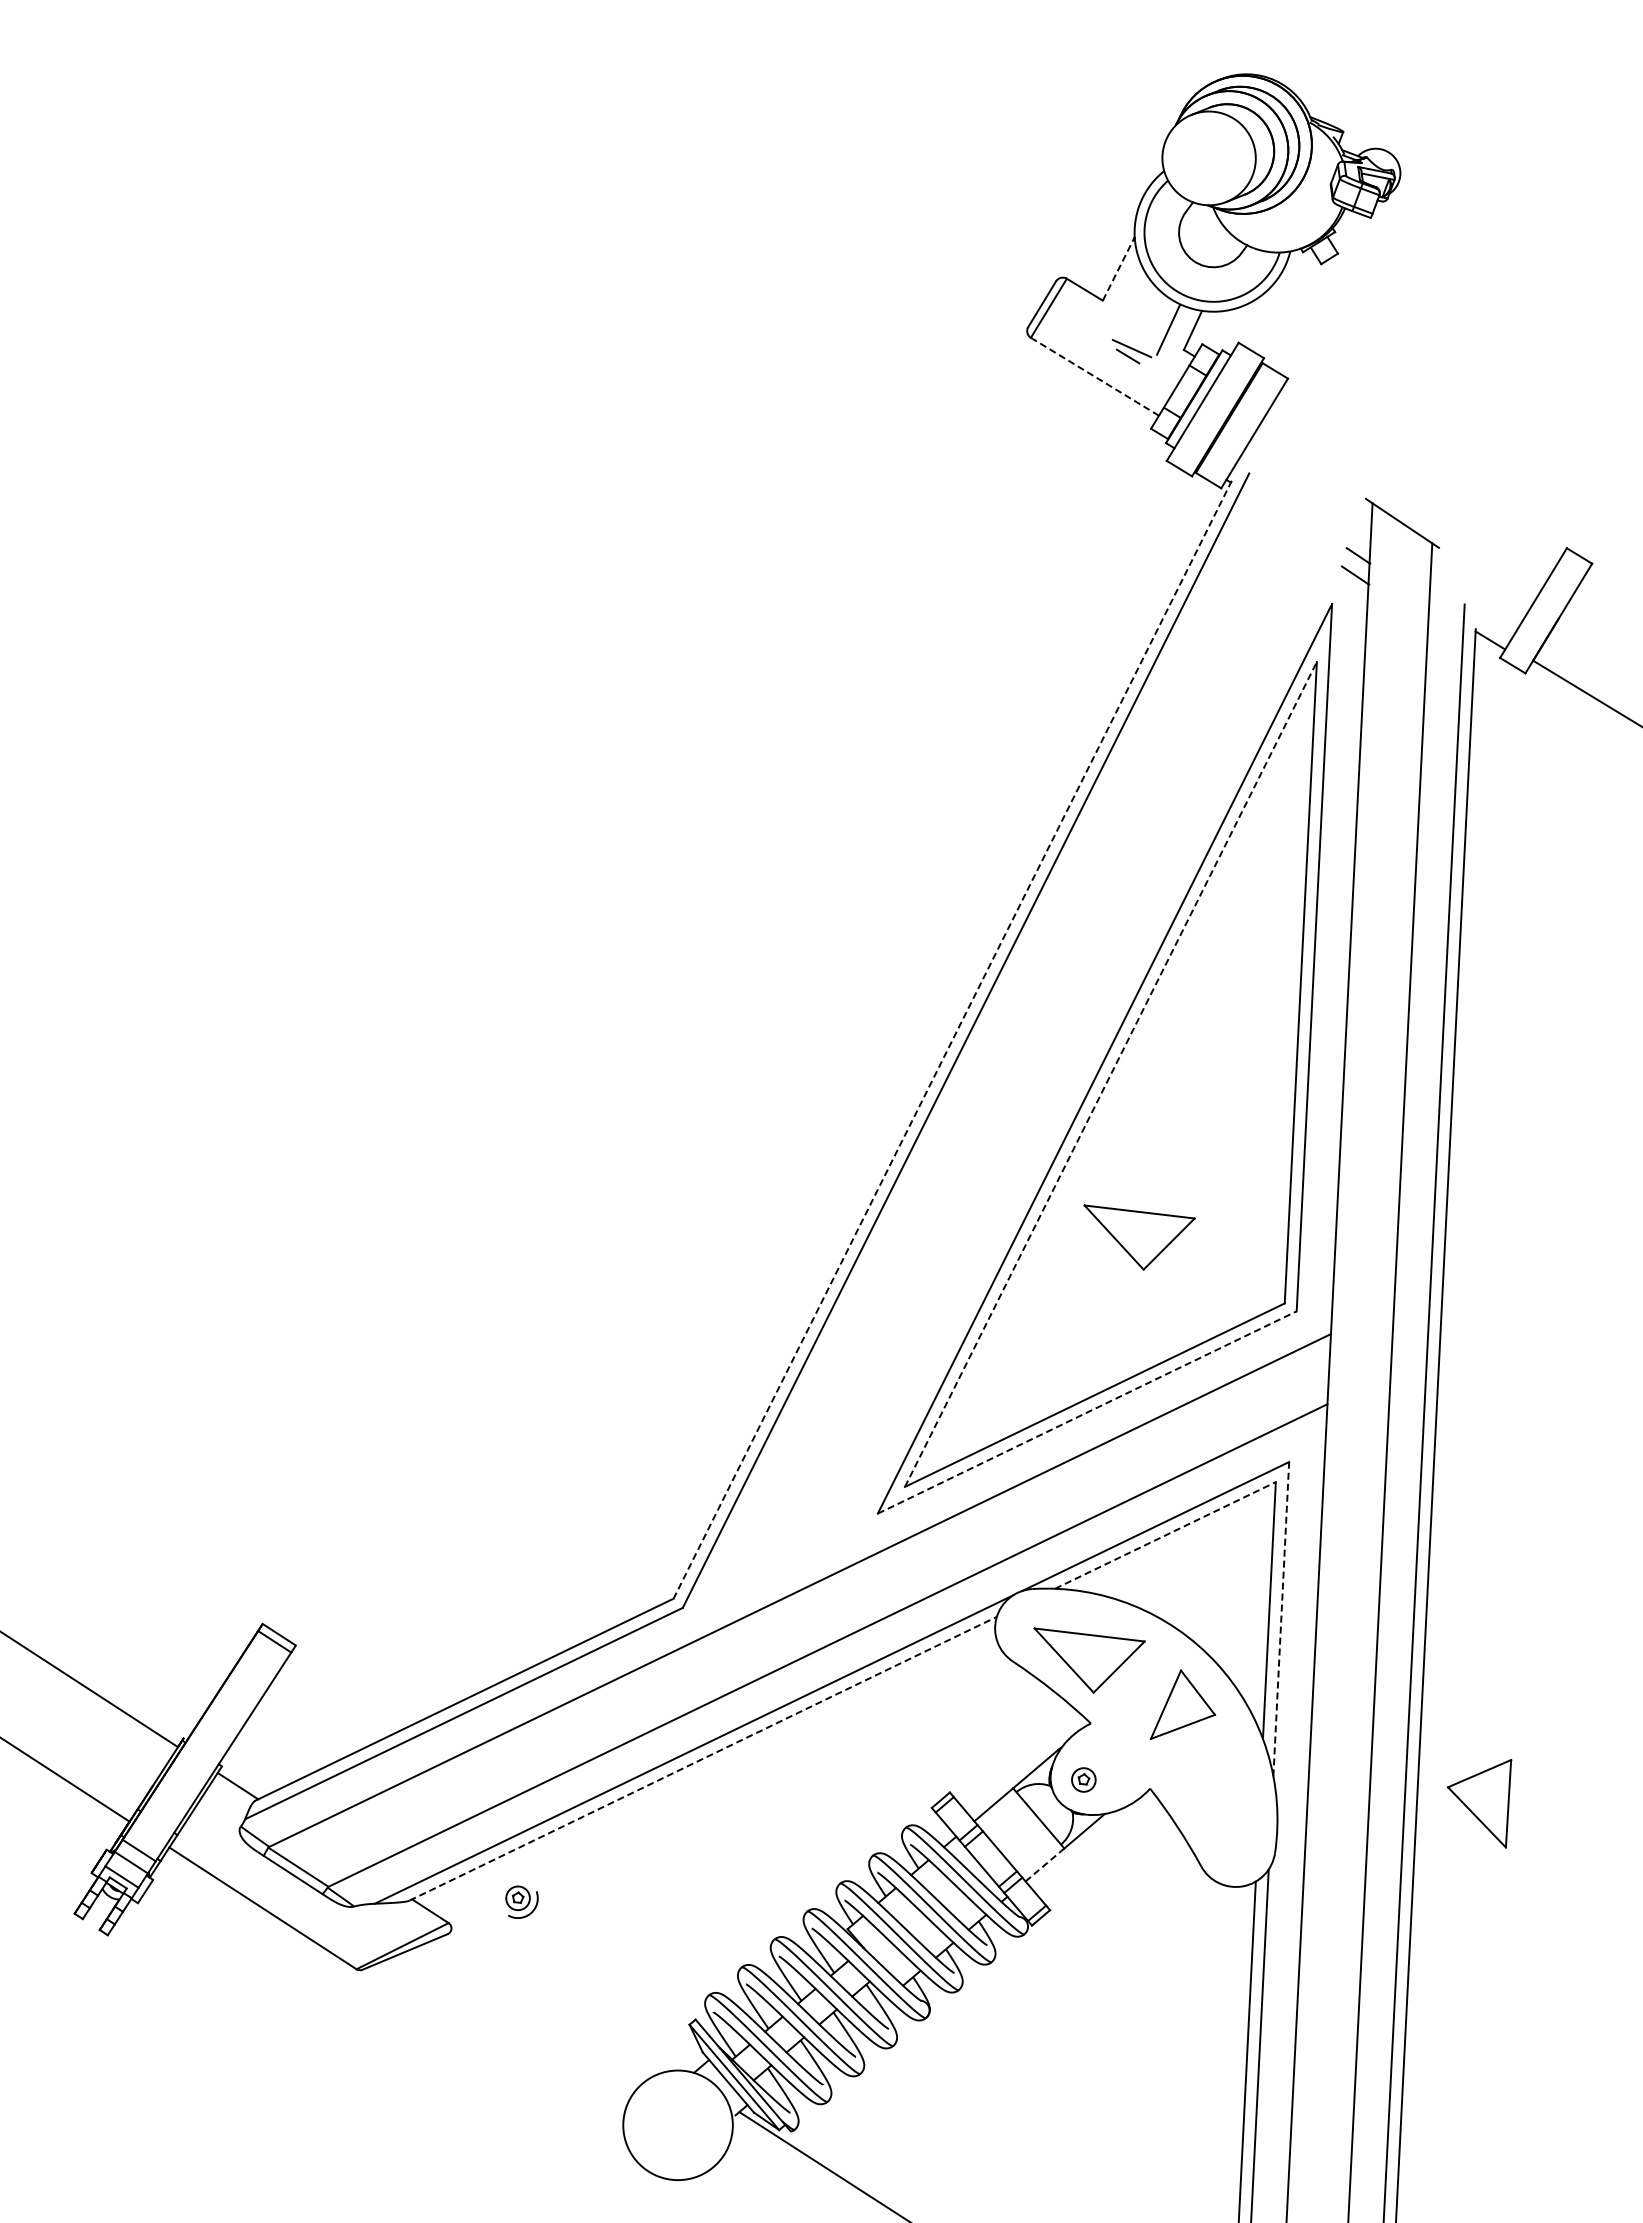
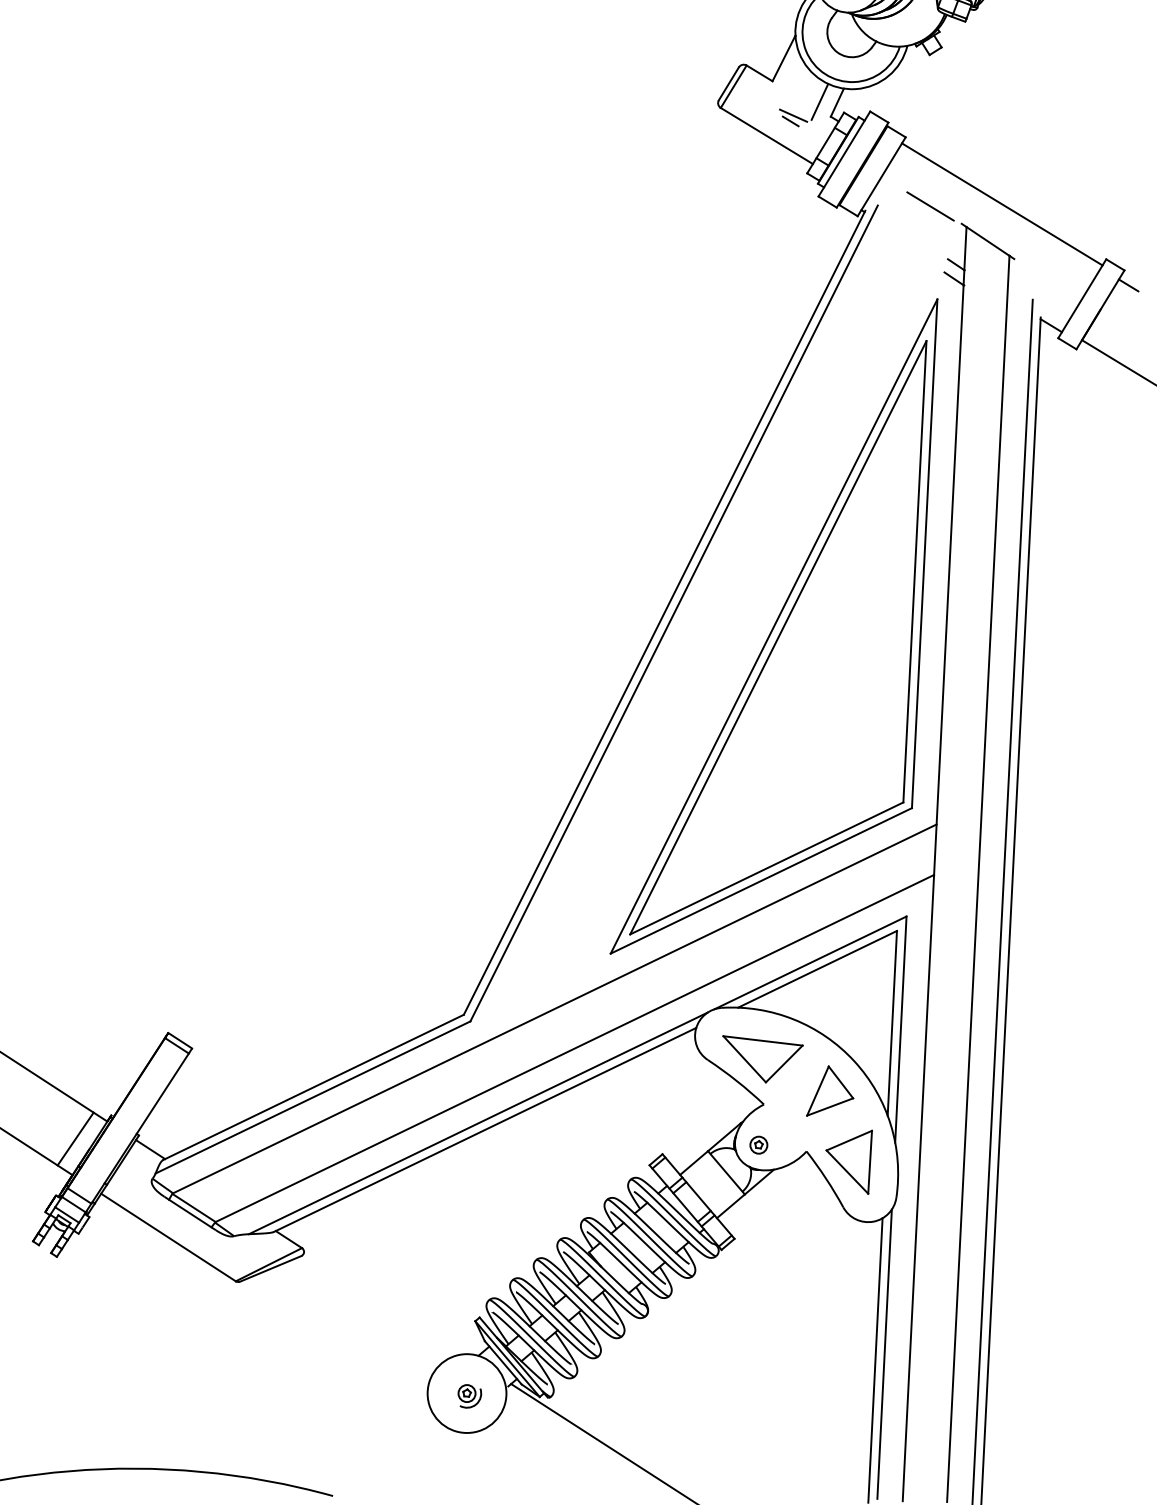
line: (1119, 268) -> (784, 58), dashed -> solid
line: (1094, 376) -> (766, 135), dashed -> solid
line: (1421, 471) -> (1001, 204), added
line: (1322, 474) -> (930, 206), added
line: (1597, 584) -> (1128, 285), added
line: (952, 1039) -> (664, 612), dashed -> solid
line: (1111, 1074) -> (778, 637), dashed -> solid
part: (1139, 1237) -> (798, 755), removed
line: (1087, 1412) -> (761, 880), dashed -> solid
line: (1165, 1535) -> (817, 969), dashed -> solid
line: (1281, 1618) -> (901, 1029), dashed -> solid
line: (703, 1758) -> (485, 1129), dashed -> solid
line: (133, 1771) -> (75, 1139), added
part: (1479, 1803) -> (849, 1162), moved
line: (1045, 1864) -> (731, 1205), dashed -> solid
part: (521, 1901) -> (469, 1395), moved

